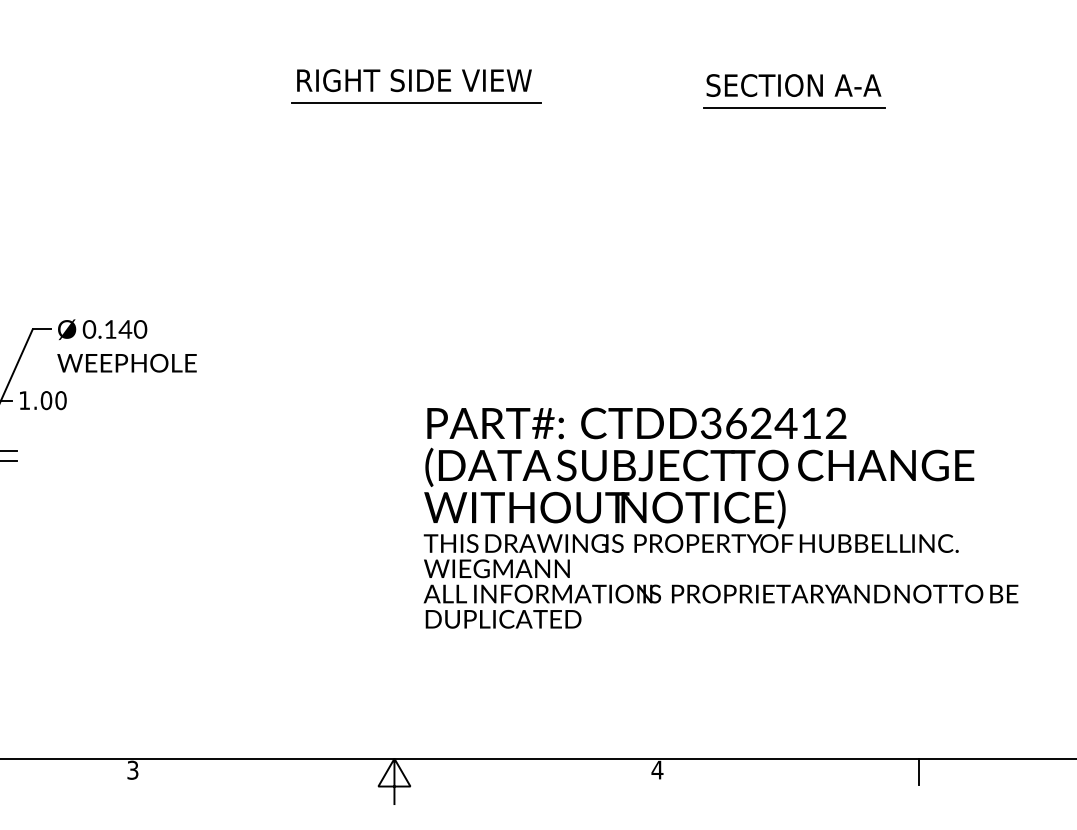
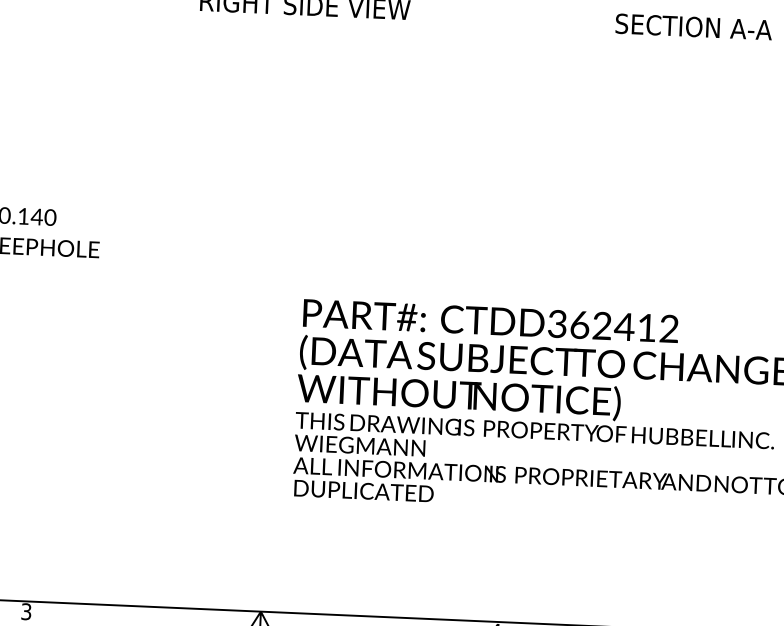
text: (793, 85) -> (693, 26), moved
line: (416, 102) -> (306, 25), removed
line: (794, 107) -> (644, 44), removed

